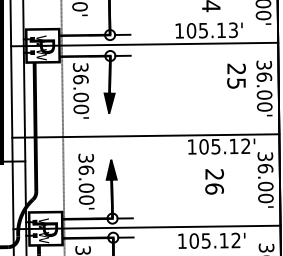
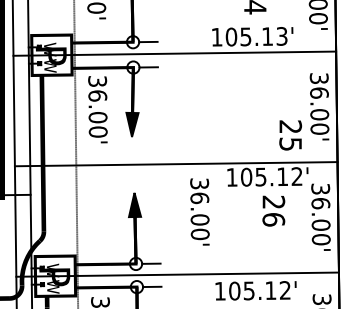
text: (236, 75) -> (290, 134), moved
text: (86, 181) -> (199, 211), moved
text: (214, 181) -> (273, 210), moved

